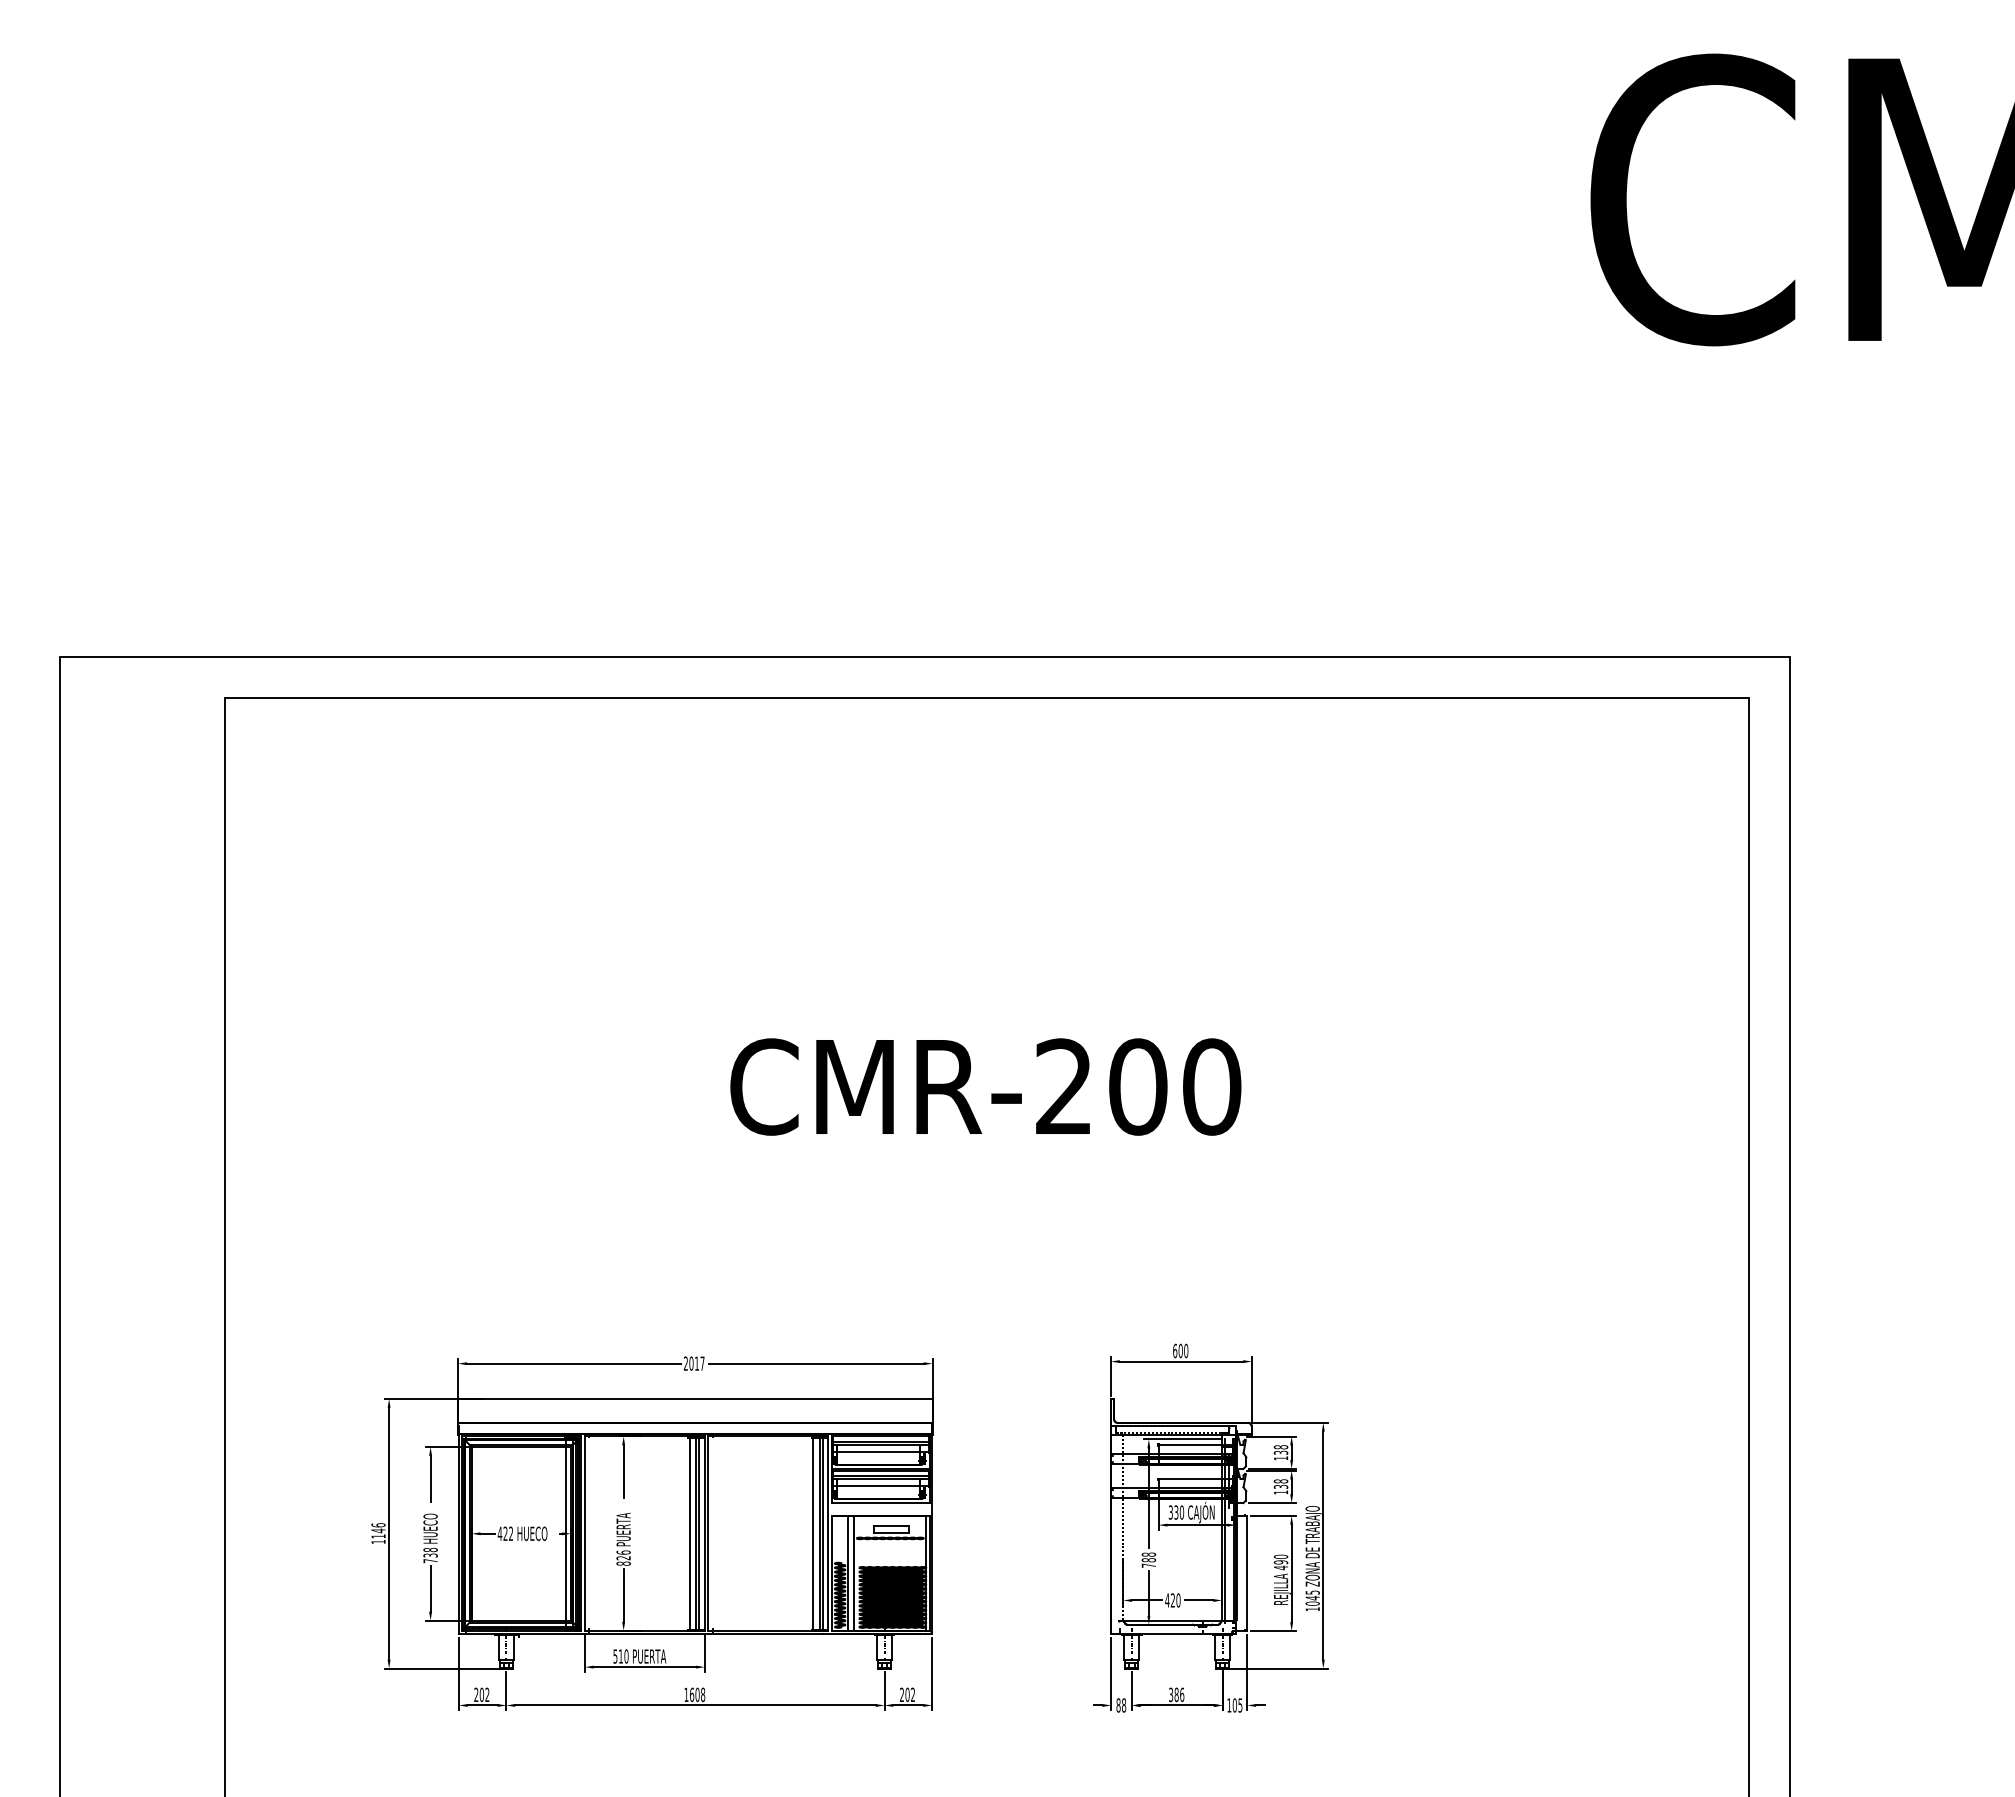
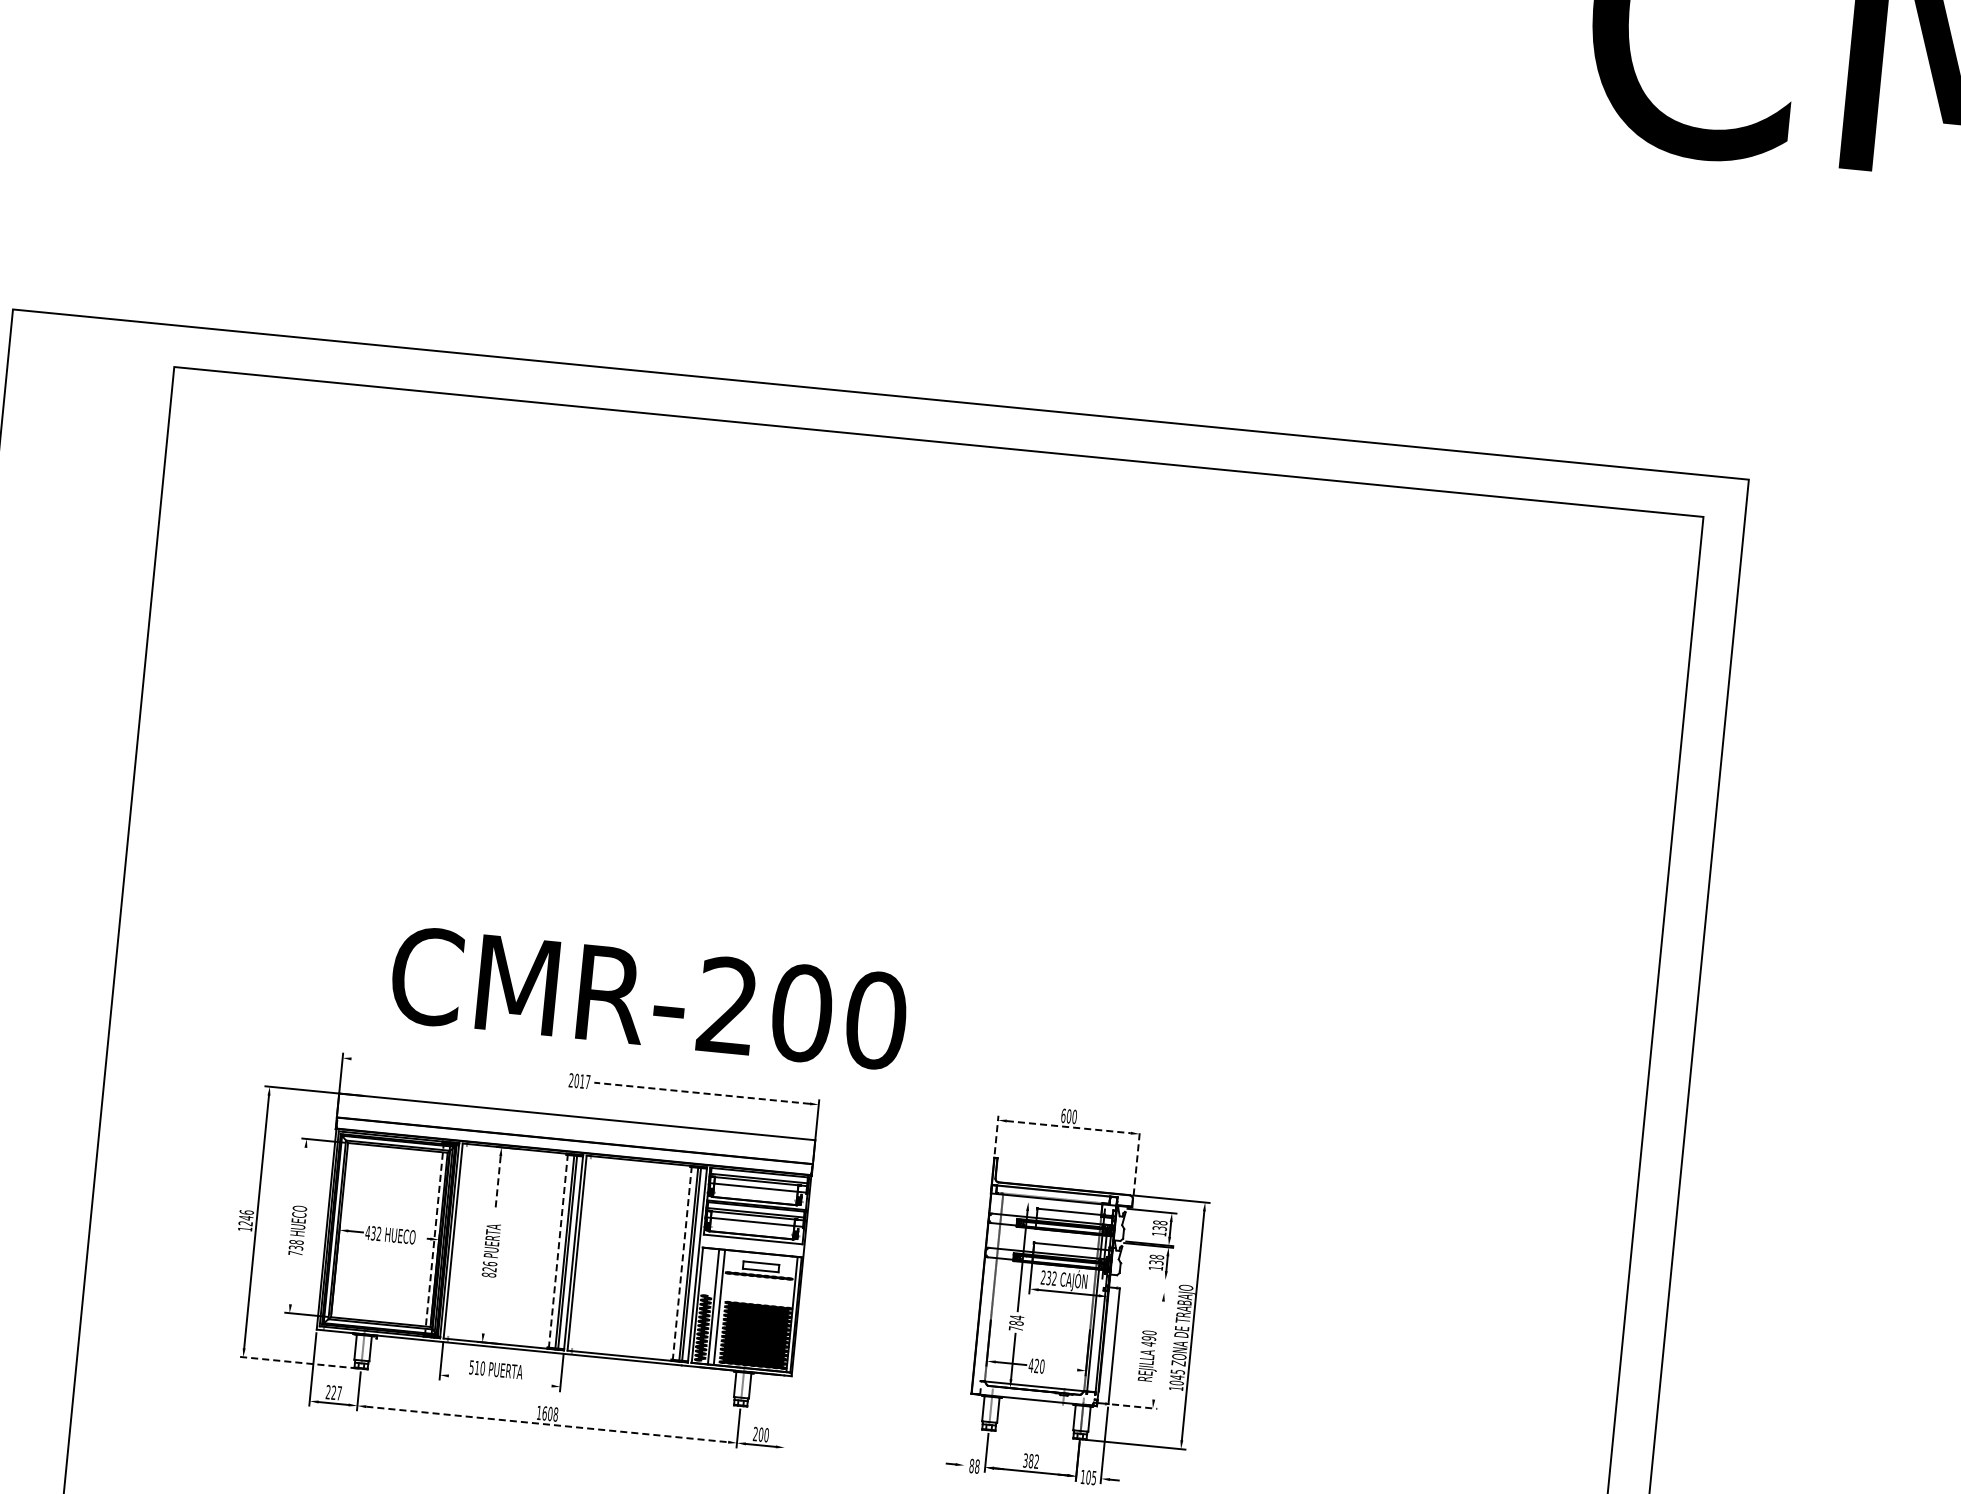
text: (985, 1086) -> (648, 997), moved
line: (1181, 1361) -> (1068, 1127), solid -> dashed
line: (573, 1363) -> (458, 1069), removed
line: (815, 1363) -> (701, 1093), solid -> dashed
line: (1110, 1375) -> (996, 1134), solid -> dashed
line: (1252, 1389) -> (1137, 1162), solid -> dashed
line: (1182, 1439) -> (1062, 1205), removed
line: (623, 1471) -> (497, 1182), solid -> dashed
line: (430, 1478) -> (303, 1170), removed
line: (1272, 1503) -> (1146, 1278), removed
text: (1176, 1512) -> (1048, 1278), 330 -> 232
line: (1273, 1515) -> (1146, 1290), removed
text: (505, 1533) -> (373, 1233), 422 -> 432
line: (566, 1534) -> (434, 1240), solid -> dashed
line: (689, 1534) -> (558, 1252), solid -> dashed
line: (813, 1534) -> (682, 1264), solid -> dashed
text: (378, 1536) -> (245, 1223), 1146 -> 1246
text: (1148, 1554) -> (1016, 1317), 788 -> 784
line: (1291, 1573) -> (1158, 1350), removed
line: (430, 1588) -> (292, 1280), removed
line: (623, 1594) -> (485, 1305), removed
line: (1199, 1600) -> (1063, 1368), removed
line: (1273, 1631) -> (1134, 1407), solid -> dashed
line: (644, 1667) -> (499, 1381), removed
line: (443, 1668) -> (297, 1362), solid -> dashed
line: (932, 1673) -> (788, 1415), removed
line: (1111, 1673) -> (967, 1433), removed
text: (484, 1694) -> (336, 1392), 202 -> 227
text: (913, 1694) -> (767, 1434), 202 -> 200
text: (1182, 1694) -> (1037, 1461), 386 -> 382
line: (696, 1705) -> (548, 1424), solid -> dashed

